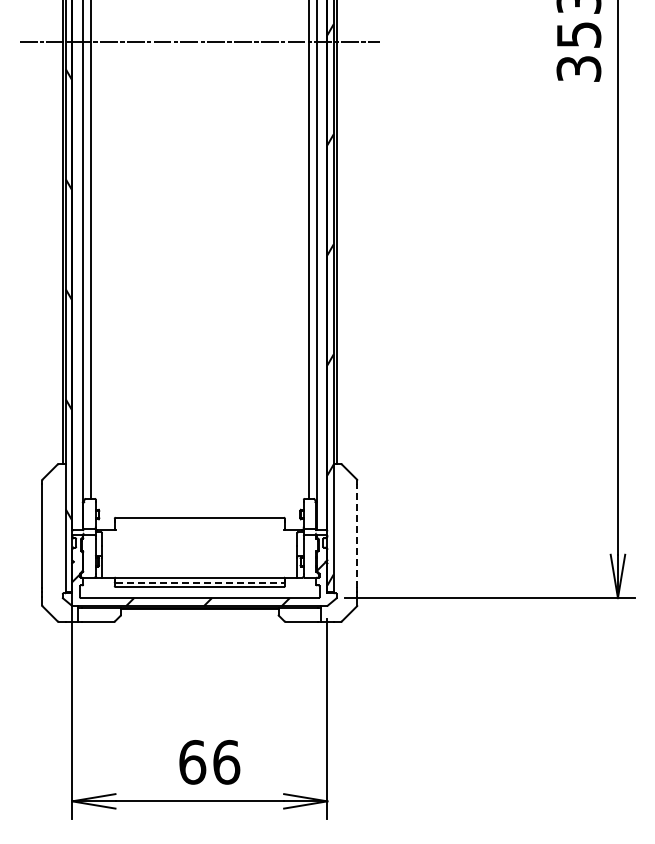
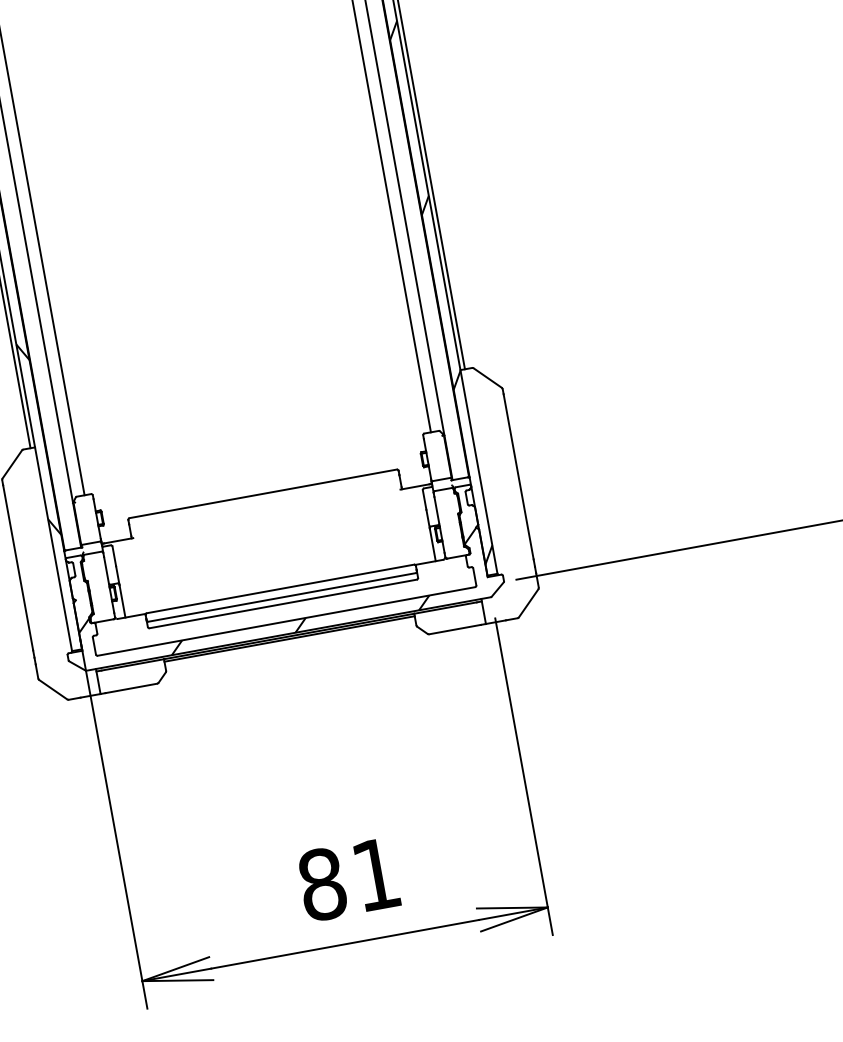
line: (357, 535) -> (518, 476), dashed -> solid
line: (200, 582) -> (283, 596), dashed -> solid
text: (209, 762) -> (349, 879), 66 -> 81

